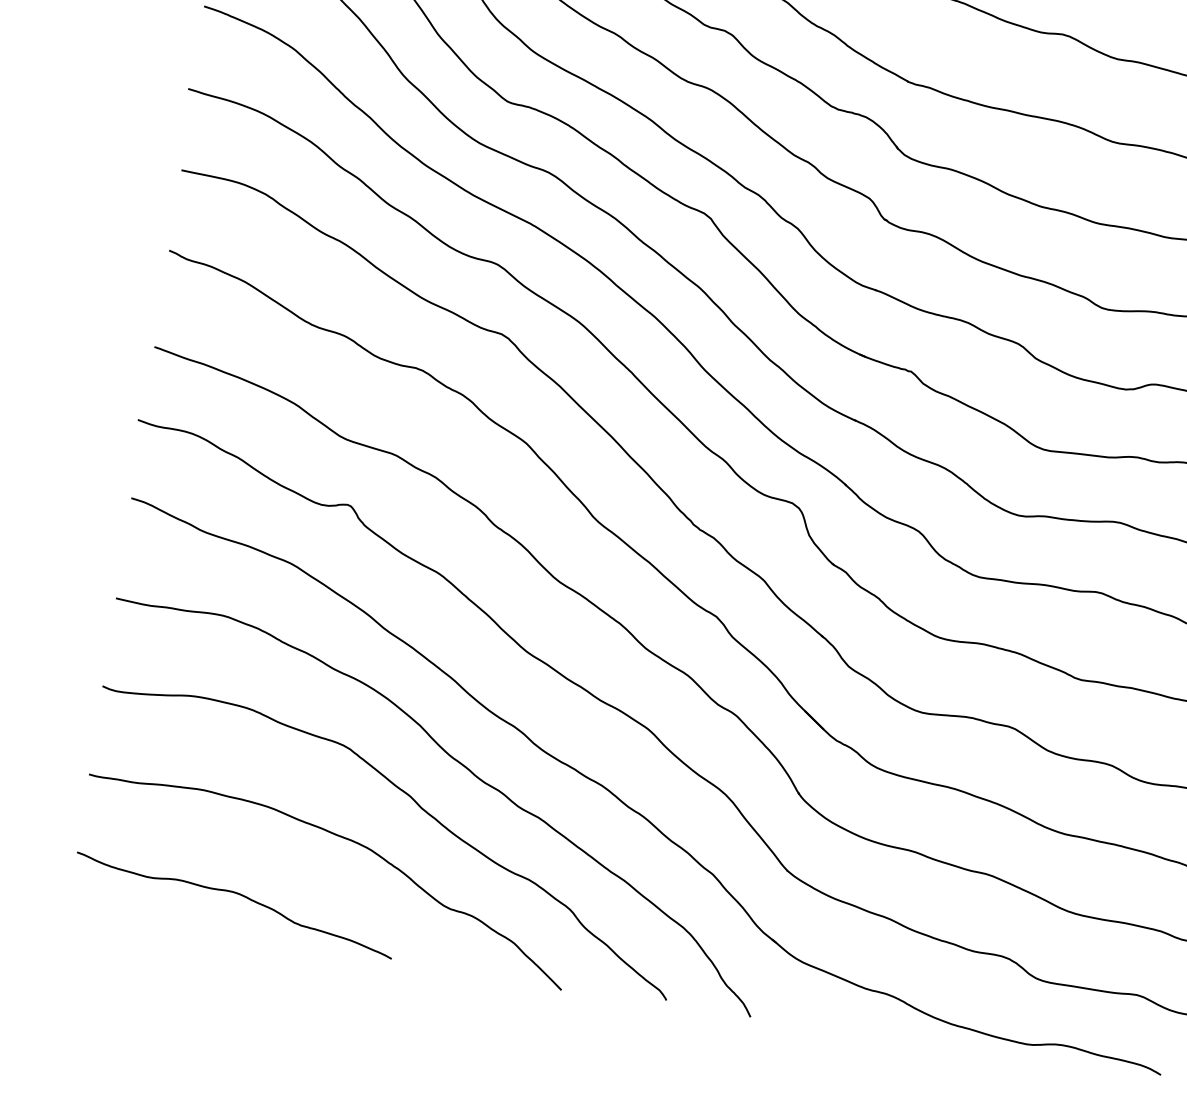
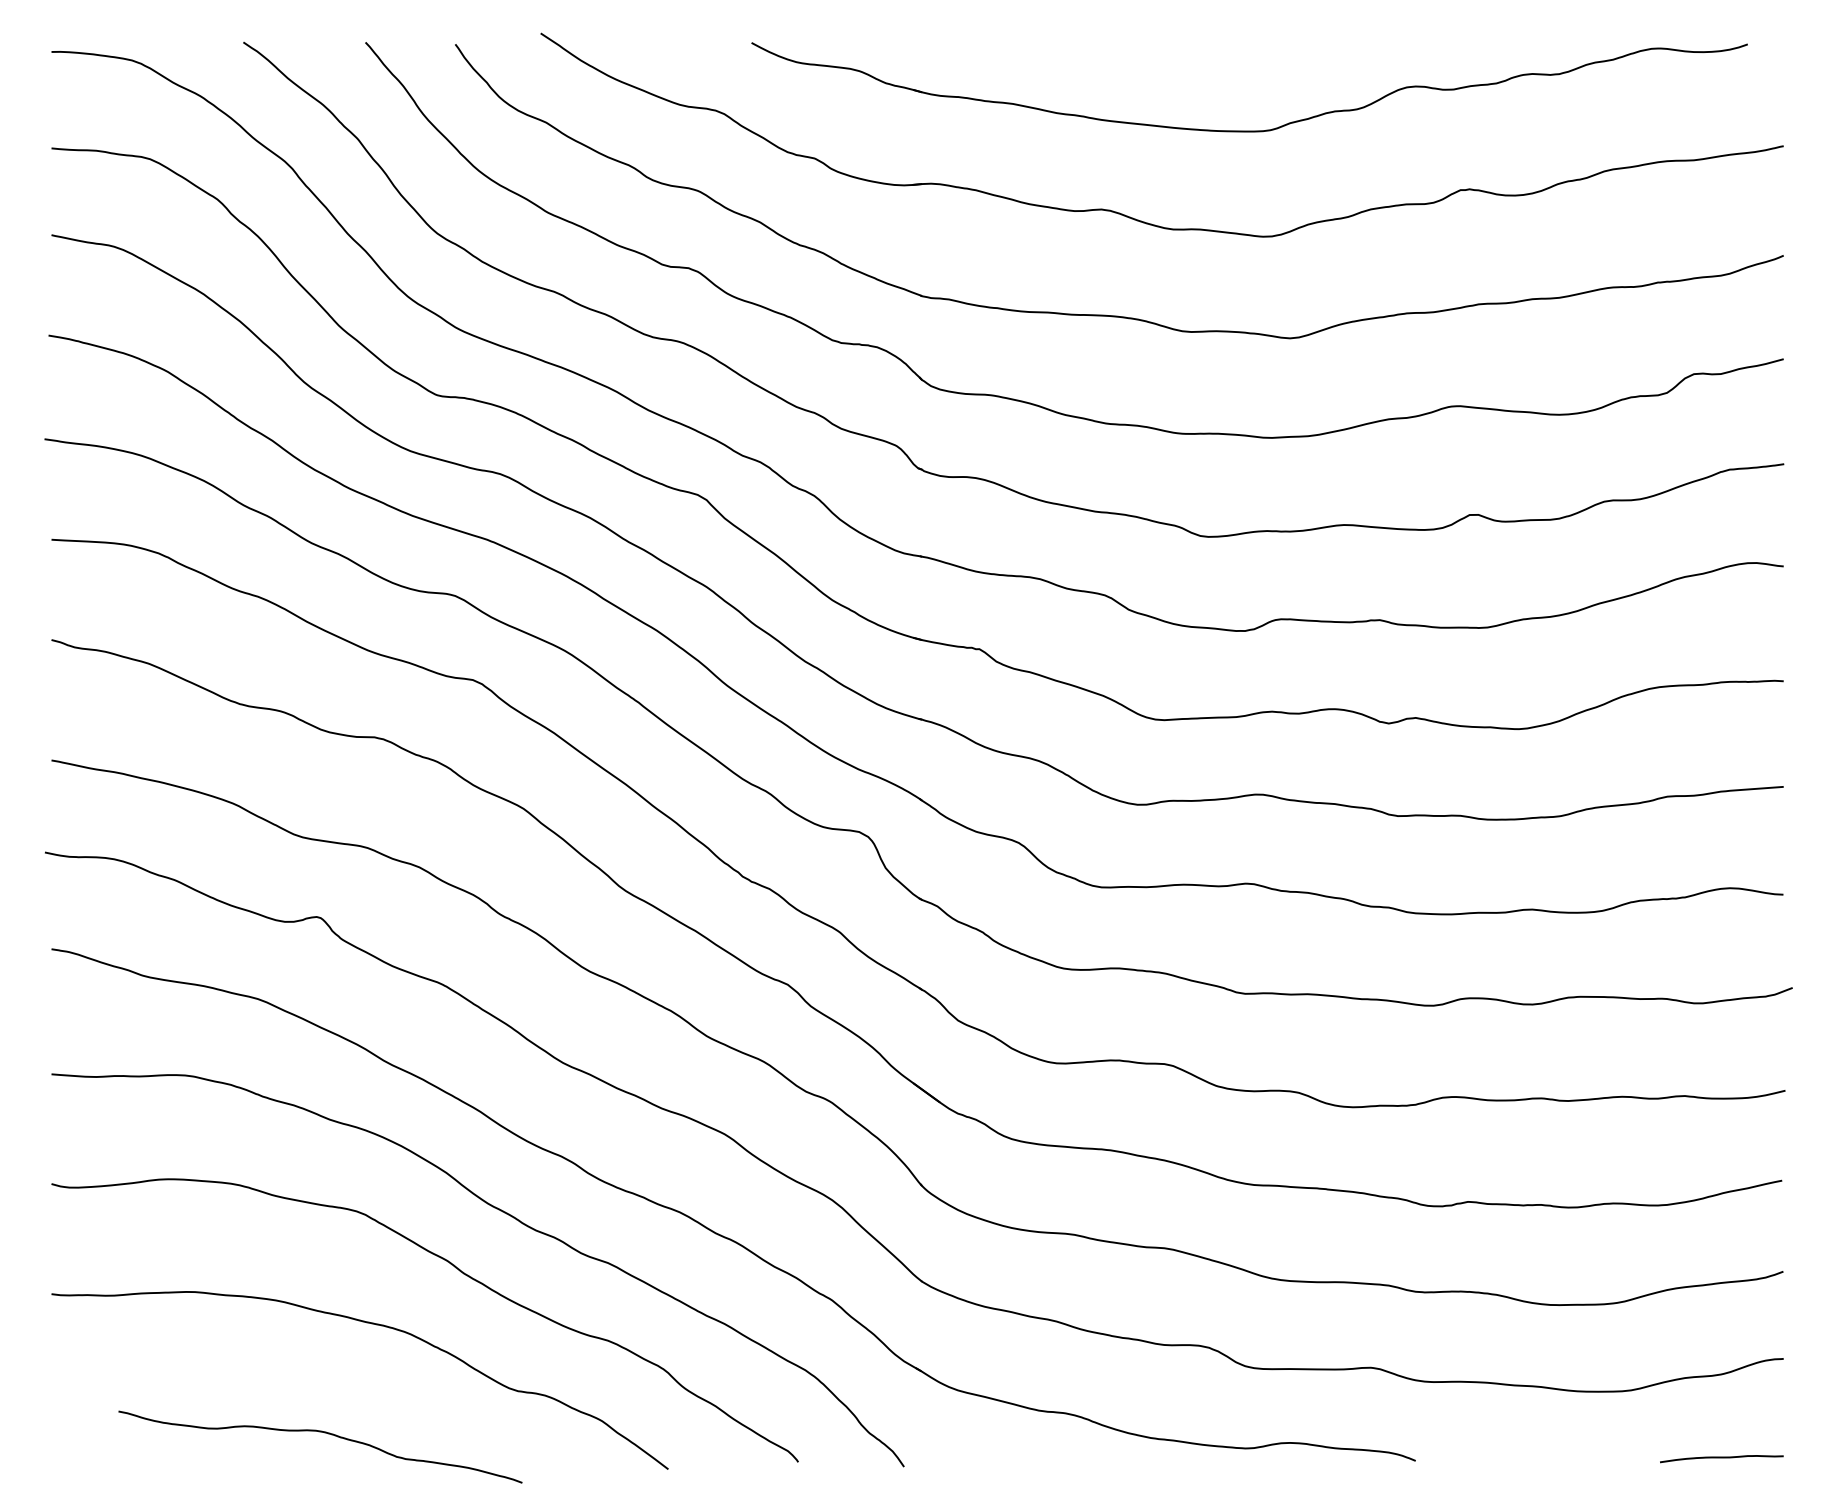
curve: (239, 895) -> (324, 1433), moved

